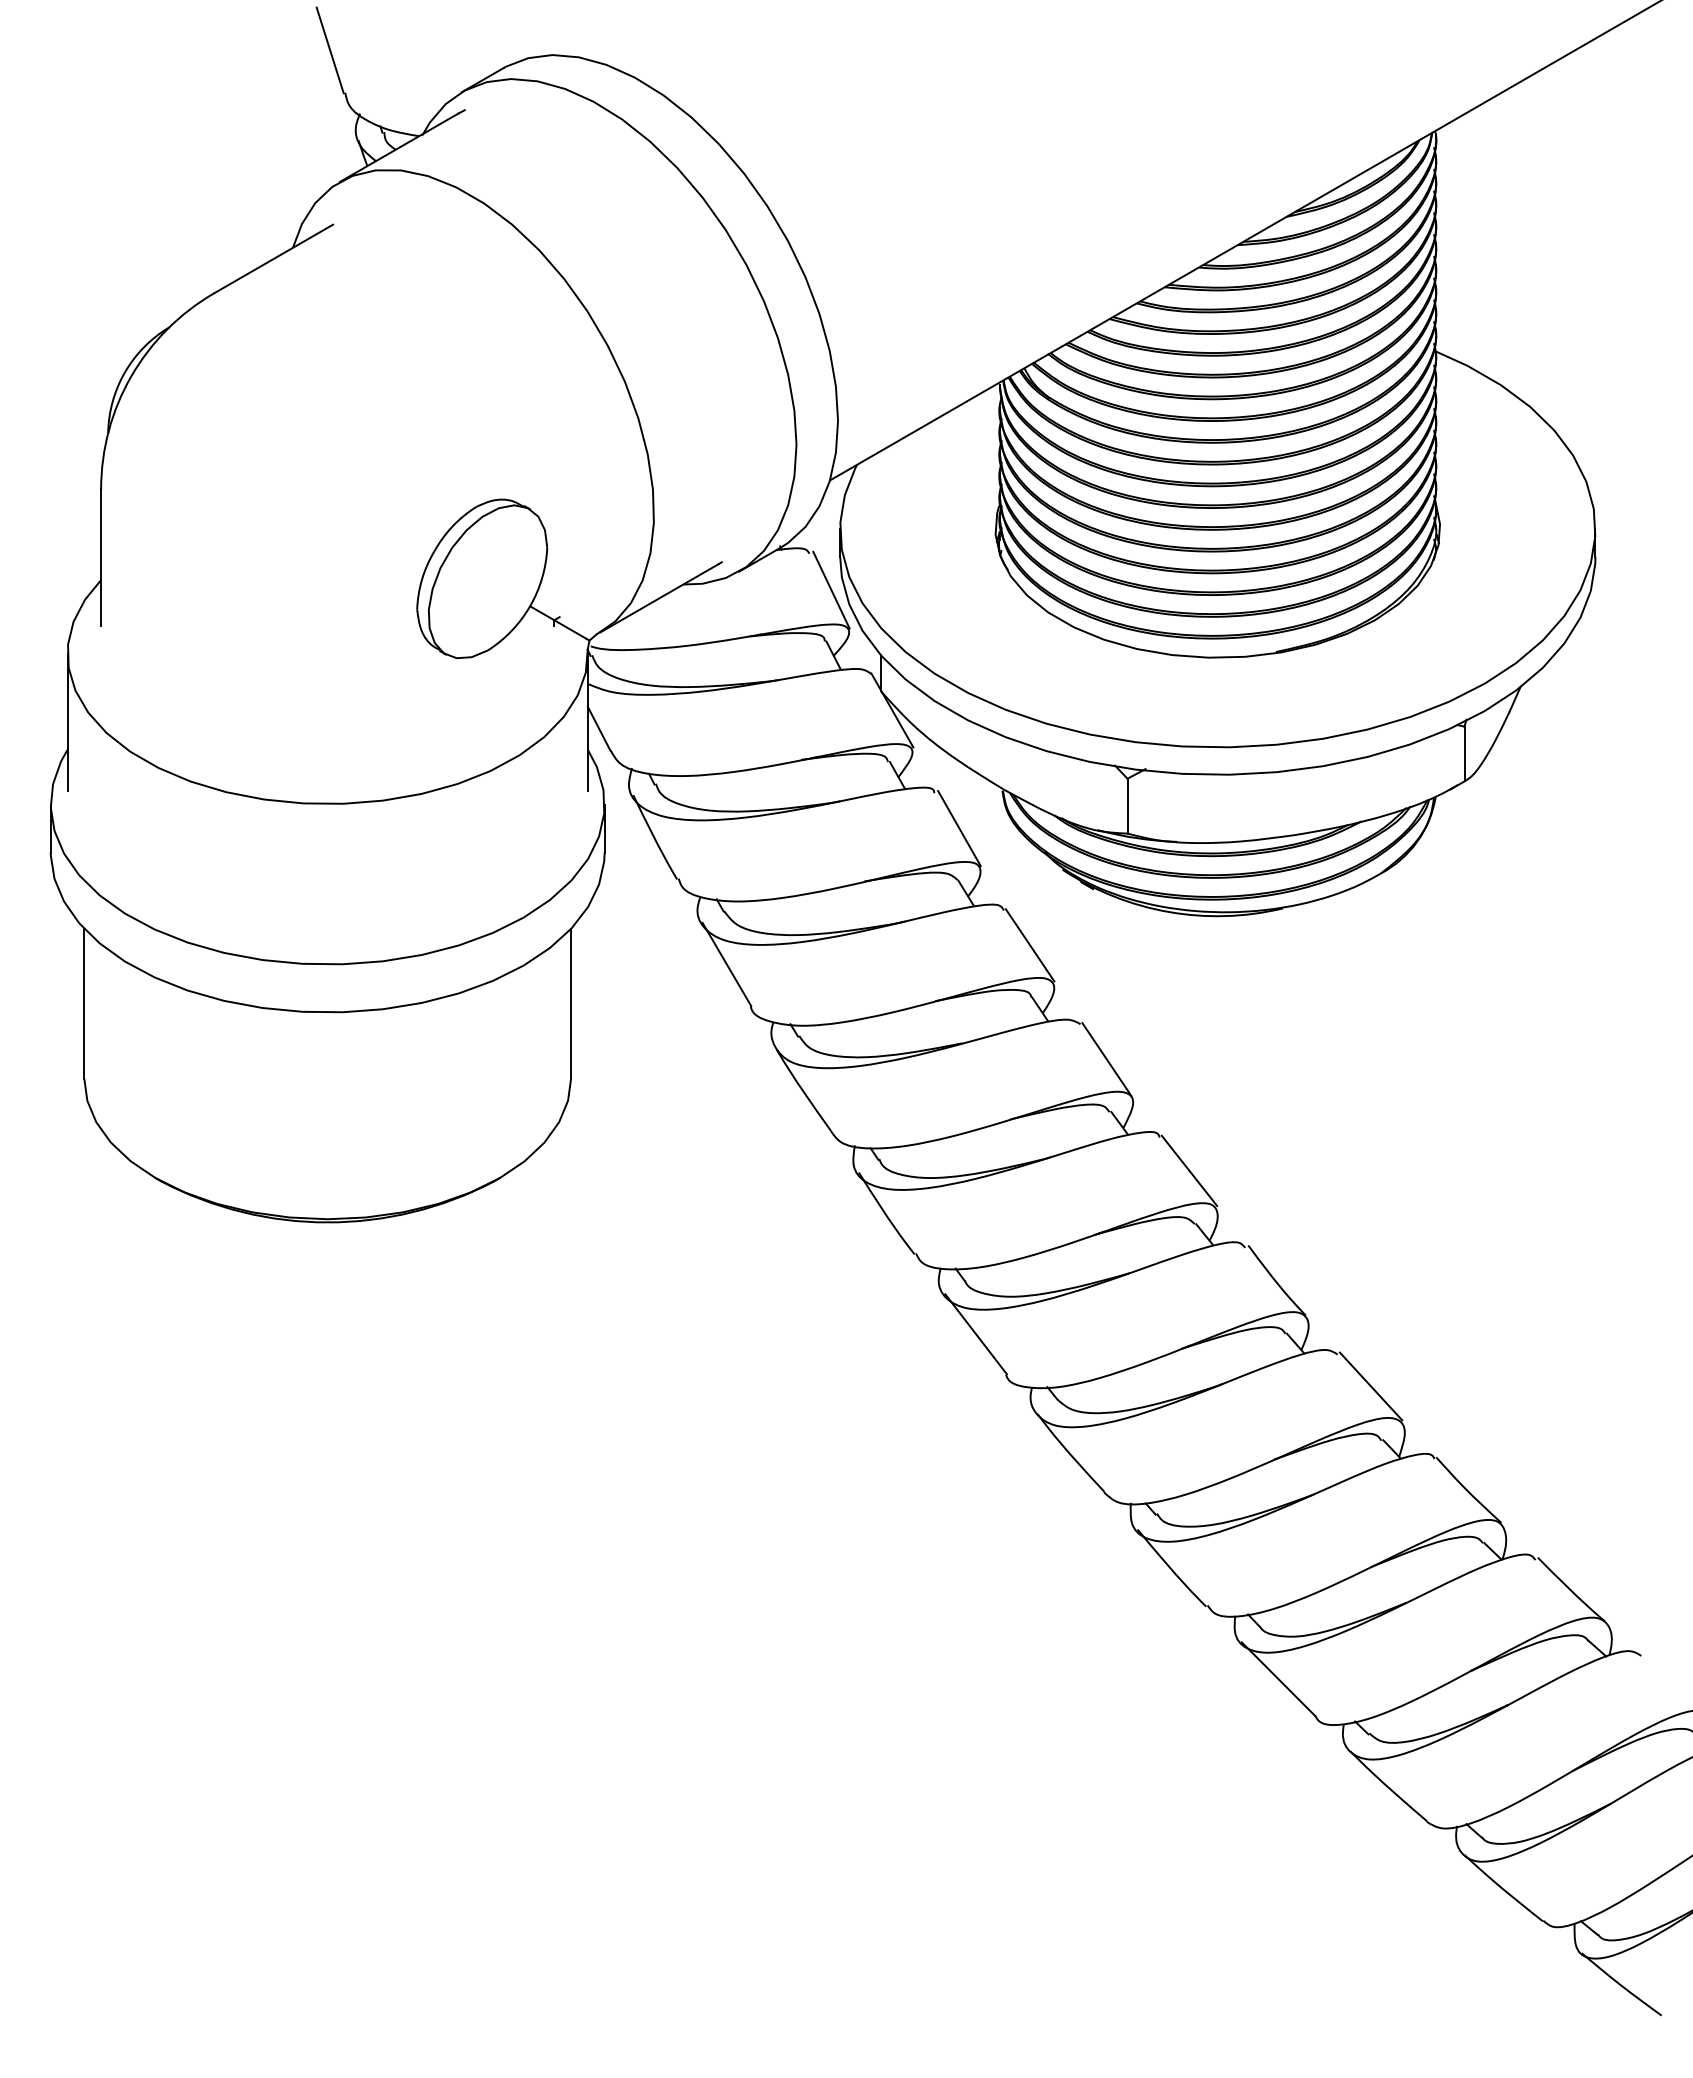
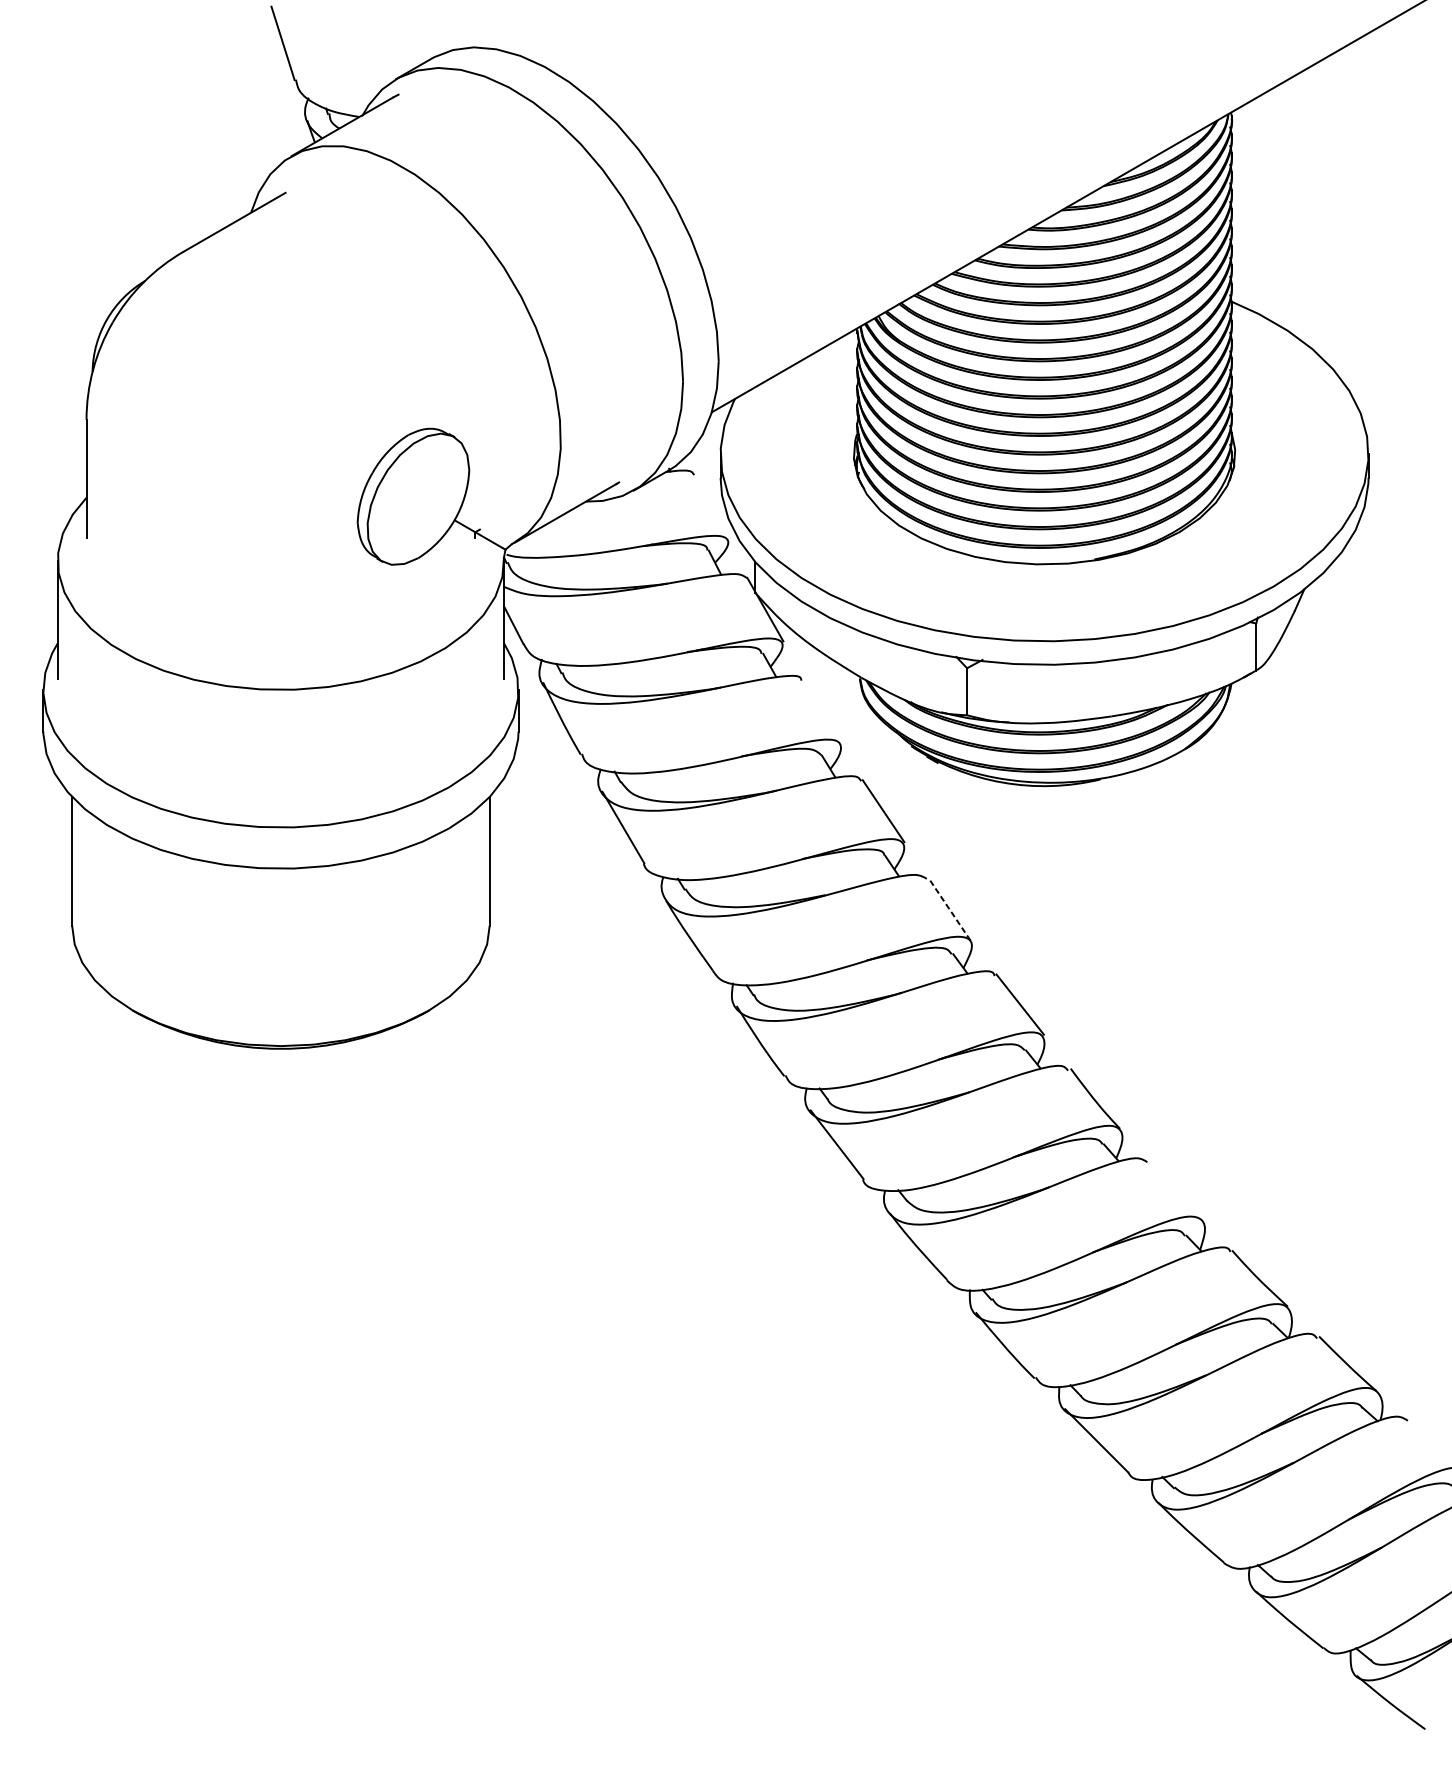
line: (831, 589) -> (713, 505), removed
line: (959, 828) -> (822, 710), removed
line: (1106, 1059) -> (949, 909), solid -> dashed
line: (1370, 1386) -> (1175, 1189), removed

